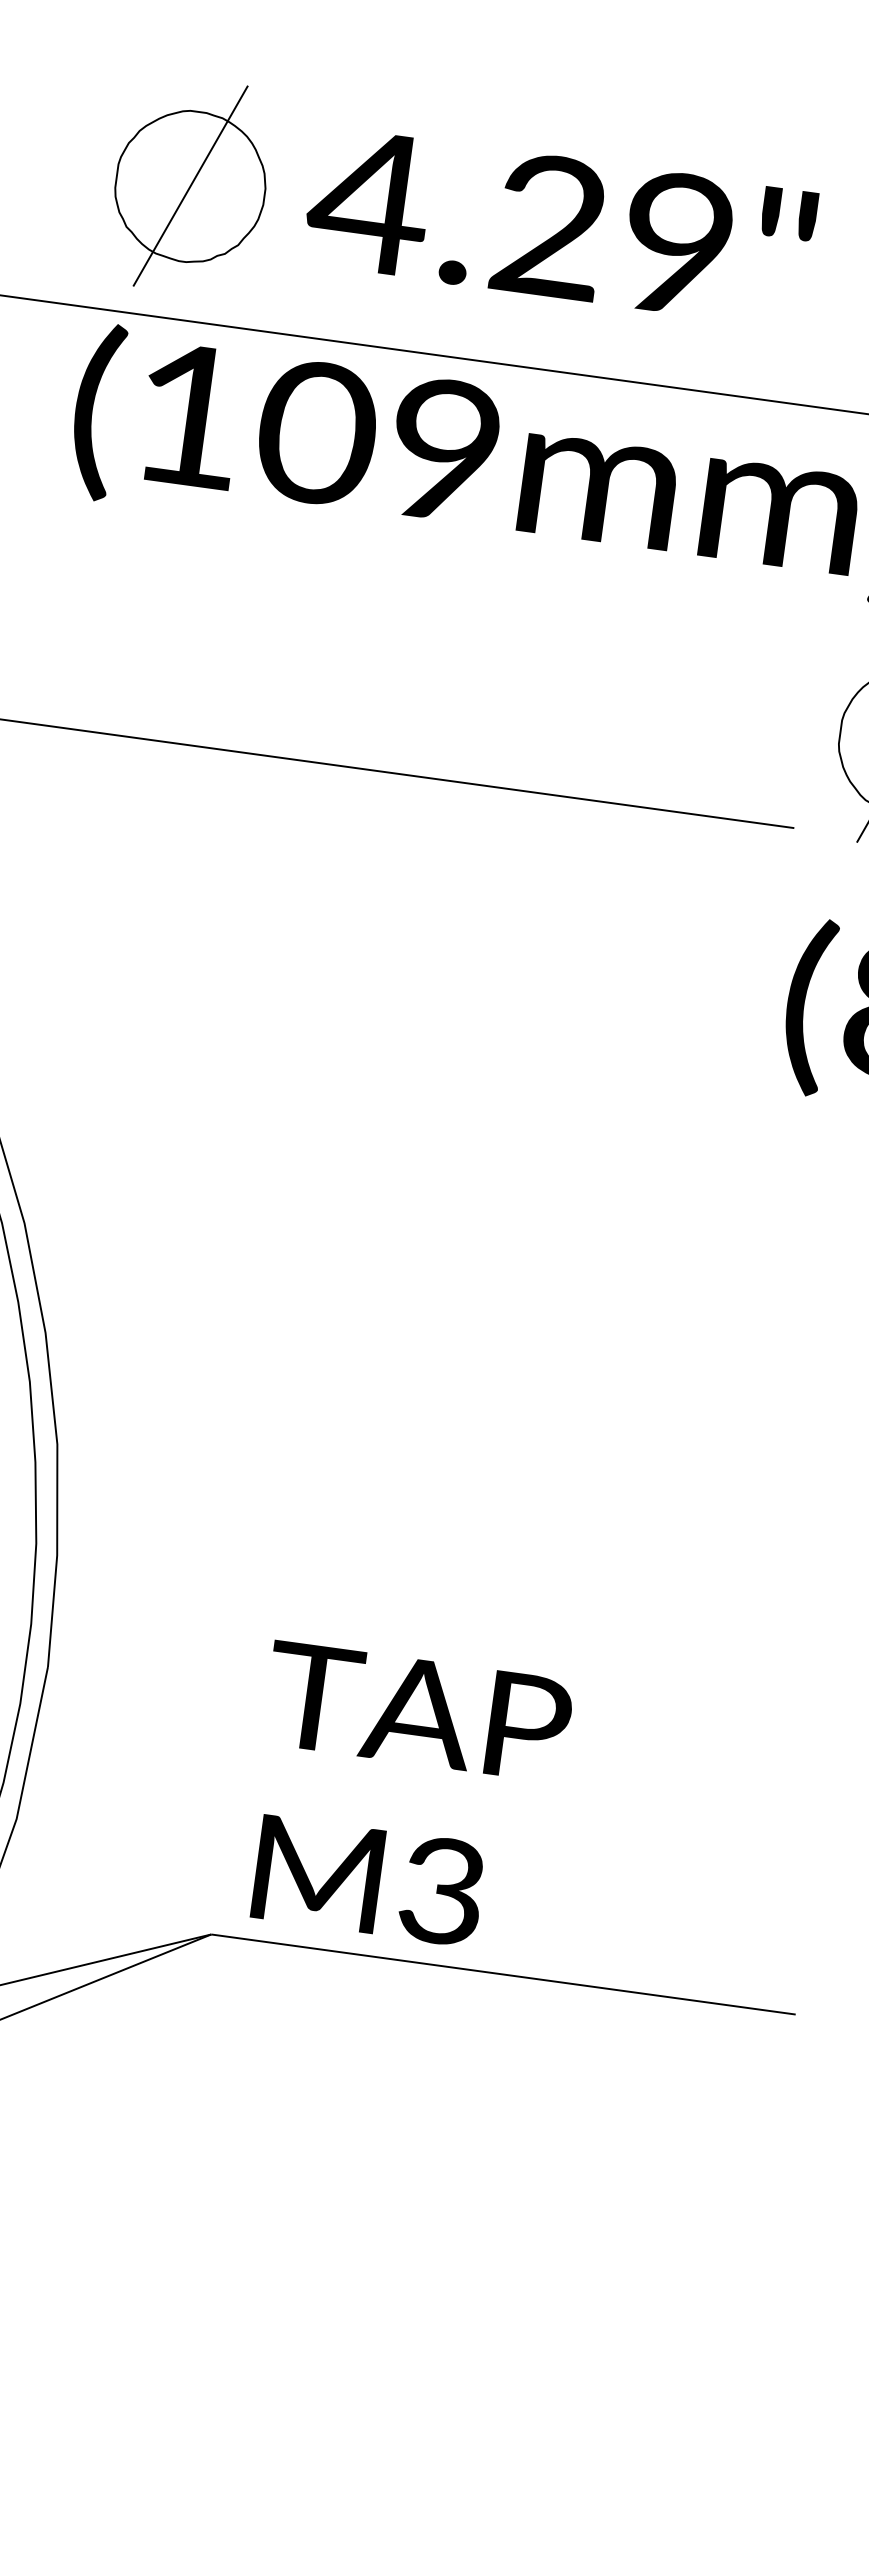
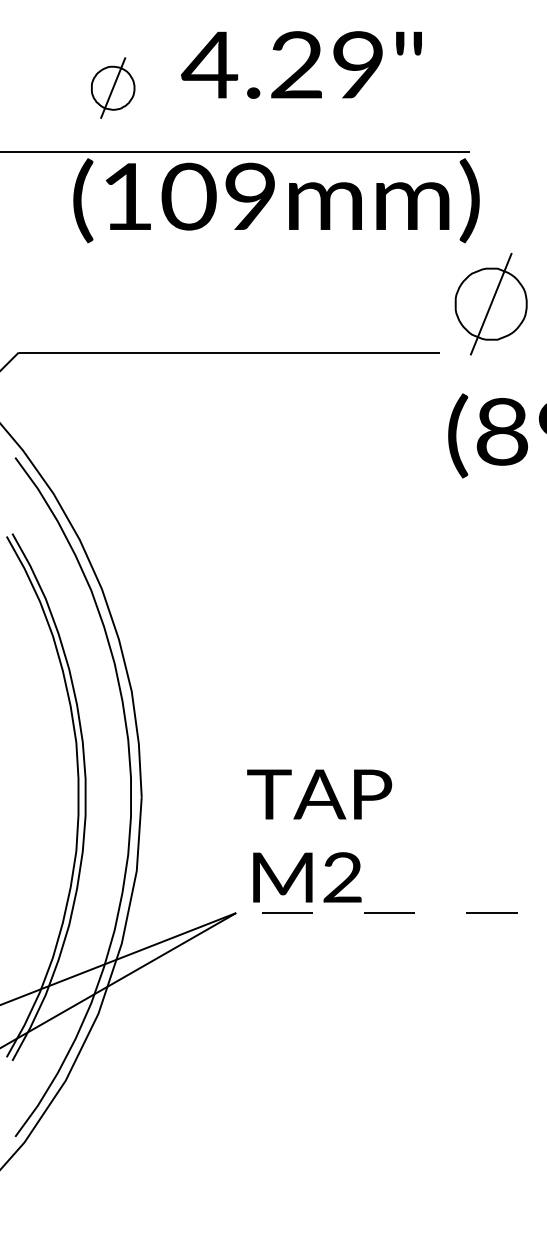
part: (189, 184) -> (112, 87), size x0.6
text: (560, 226) -> (301, 64), moved
text: (442, 1890) -> (342, 877), M3 -> M2
line: (502, 1975) -> (376, 913), solid -> dashed

